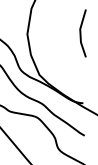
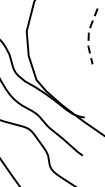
line: (80, 33) -> (88, 35), solid -> dashed

